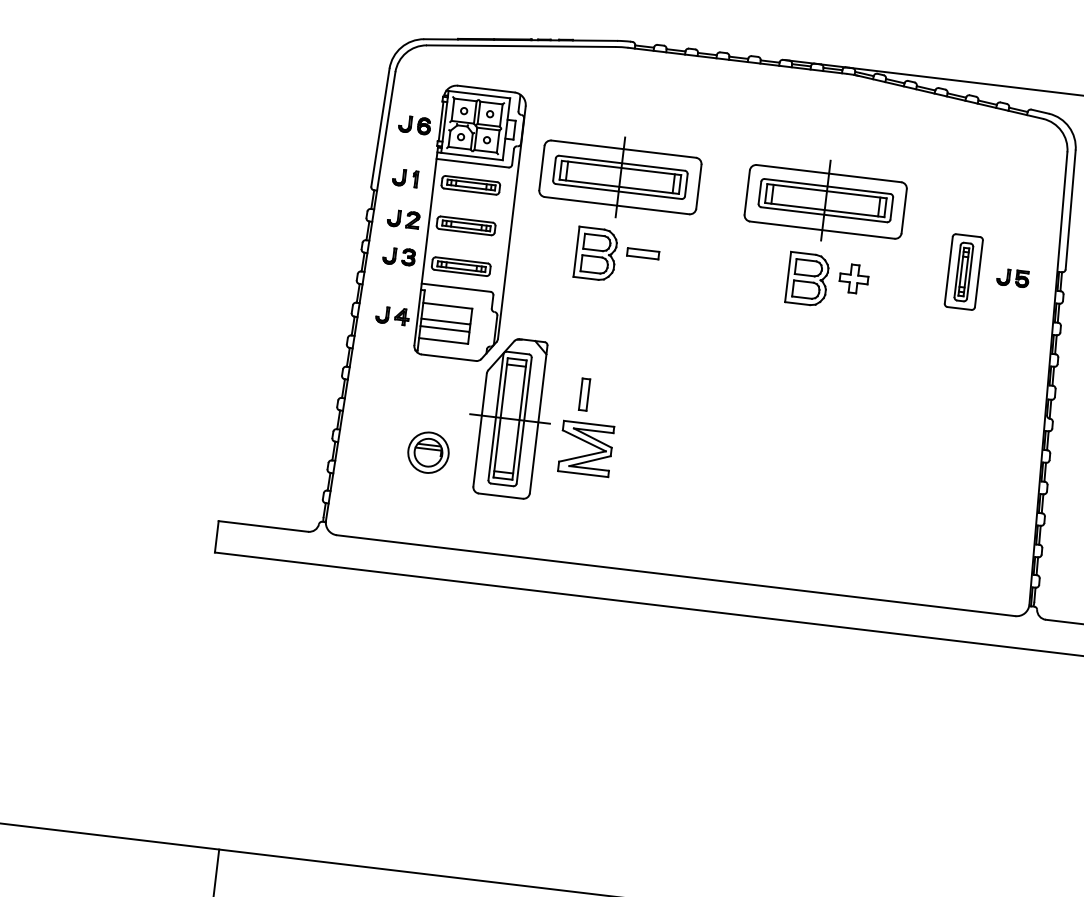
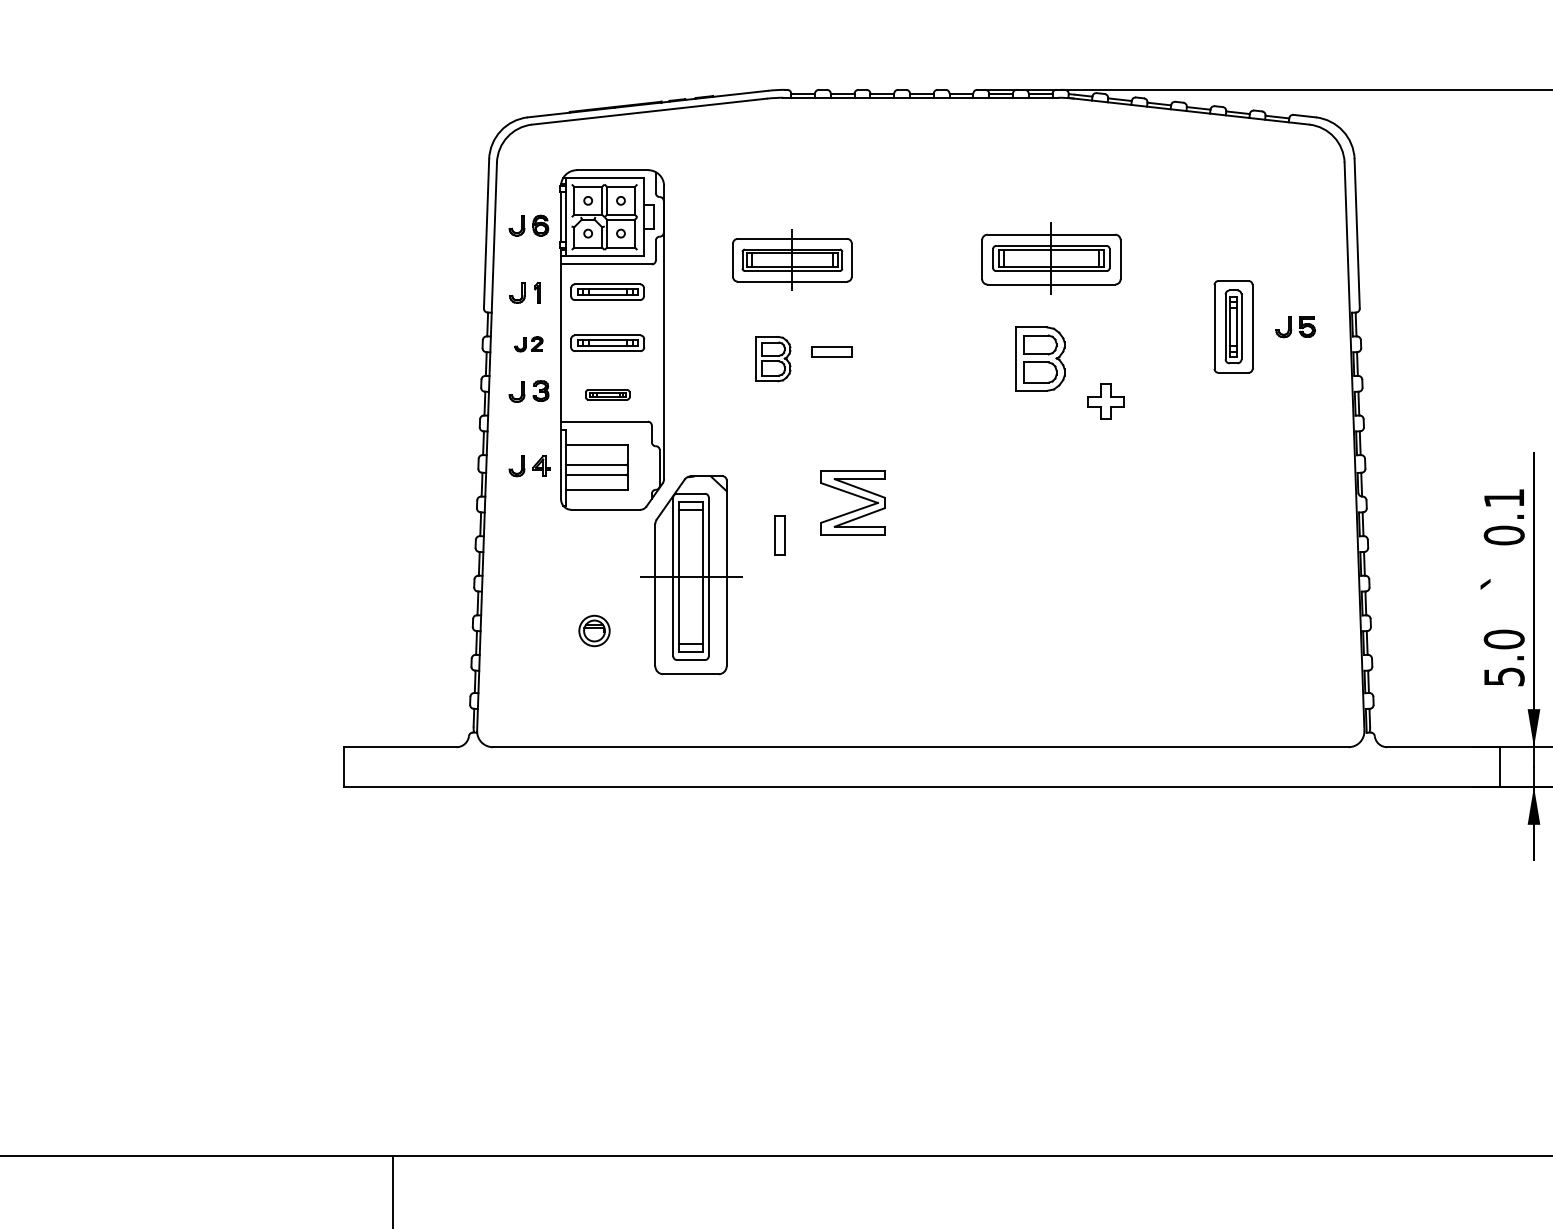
part: (620, 177) -> (792, 260), size x0.6
part: (825, 200) -> (1051, 258), size x0.7
part: (403, 219) -> (528, 344), size x0.7
part: (596, 253) -> (773, 358), size x0.7
part: (461, 266) -> (607, 394), size x0.6
part: (853, 278) -> (1105, 401), moved
part: (588, 444) -> (855, 496), moved
part: (428, 452) -> (594, 630), size x0.6

